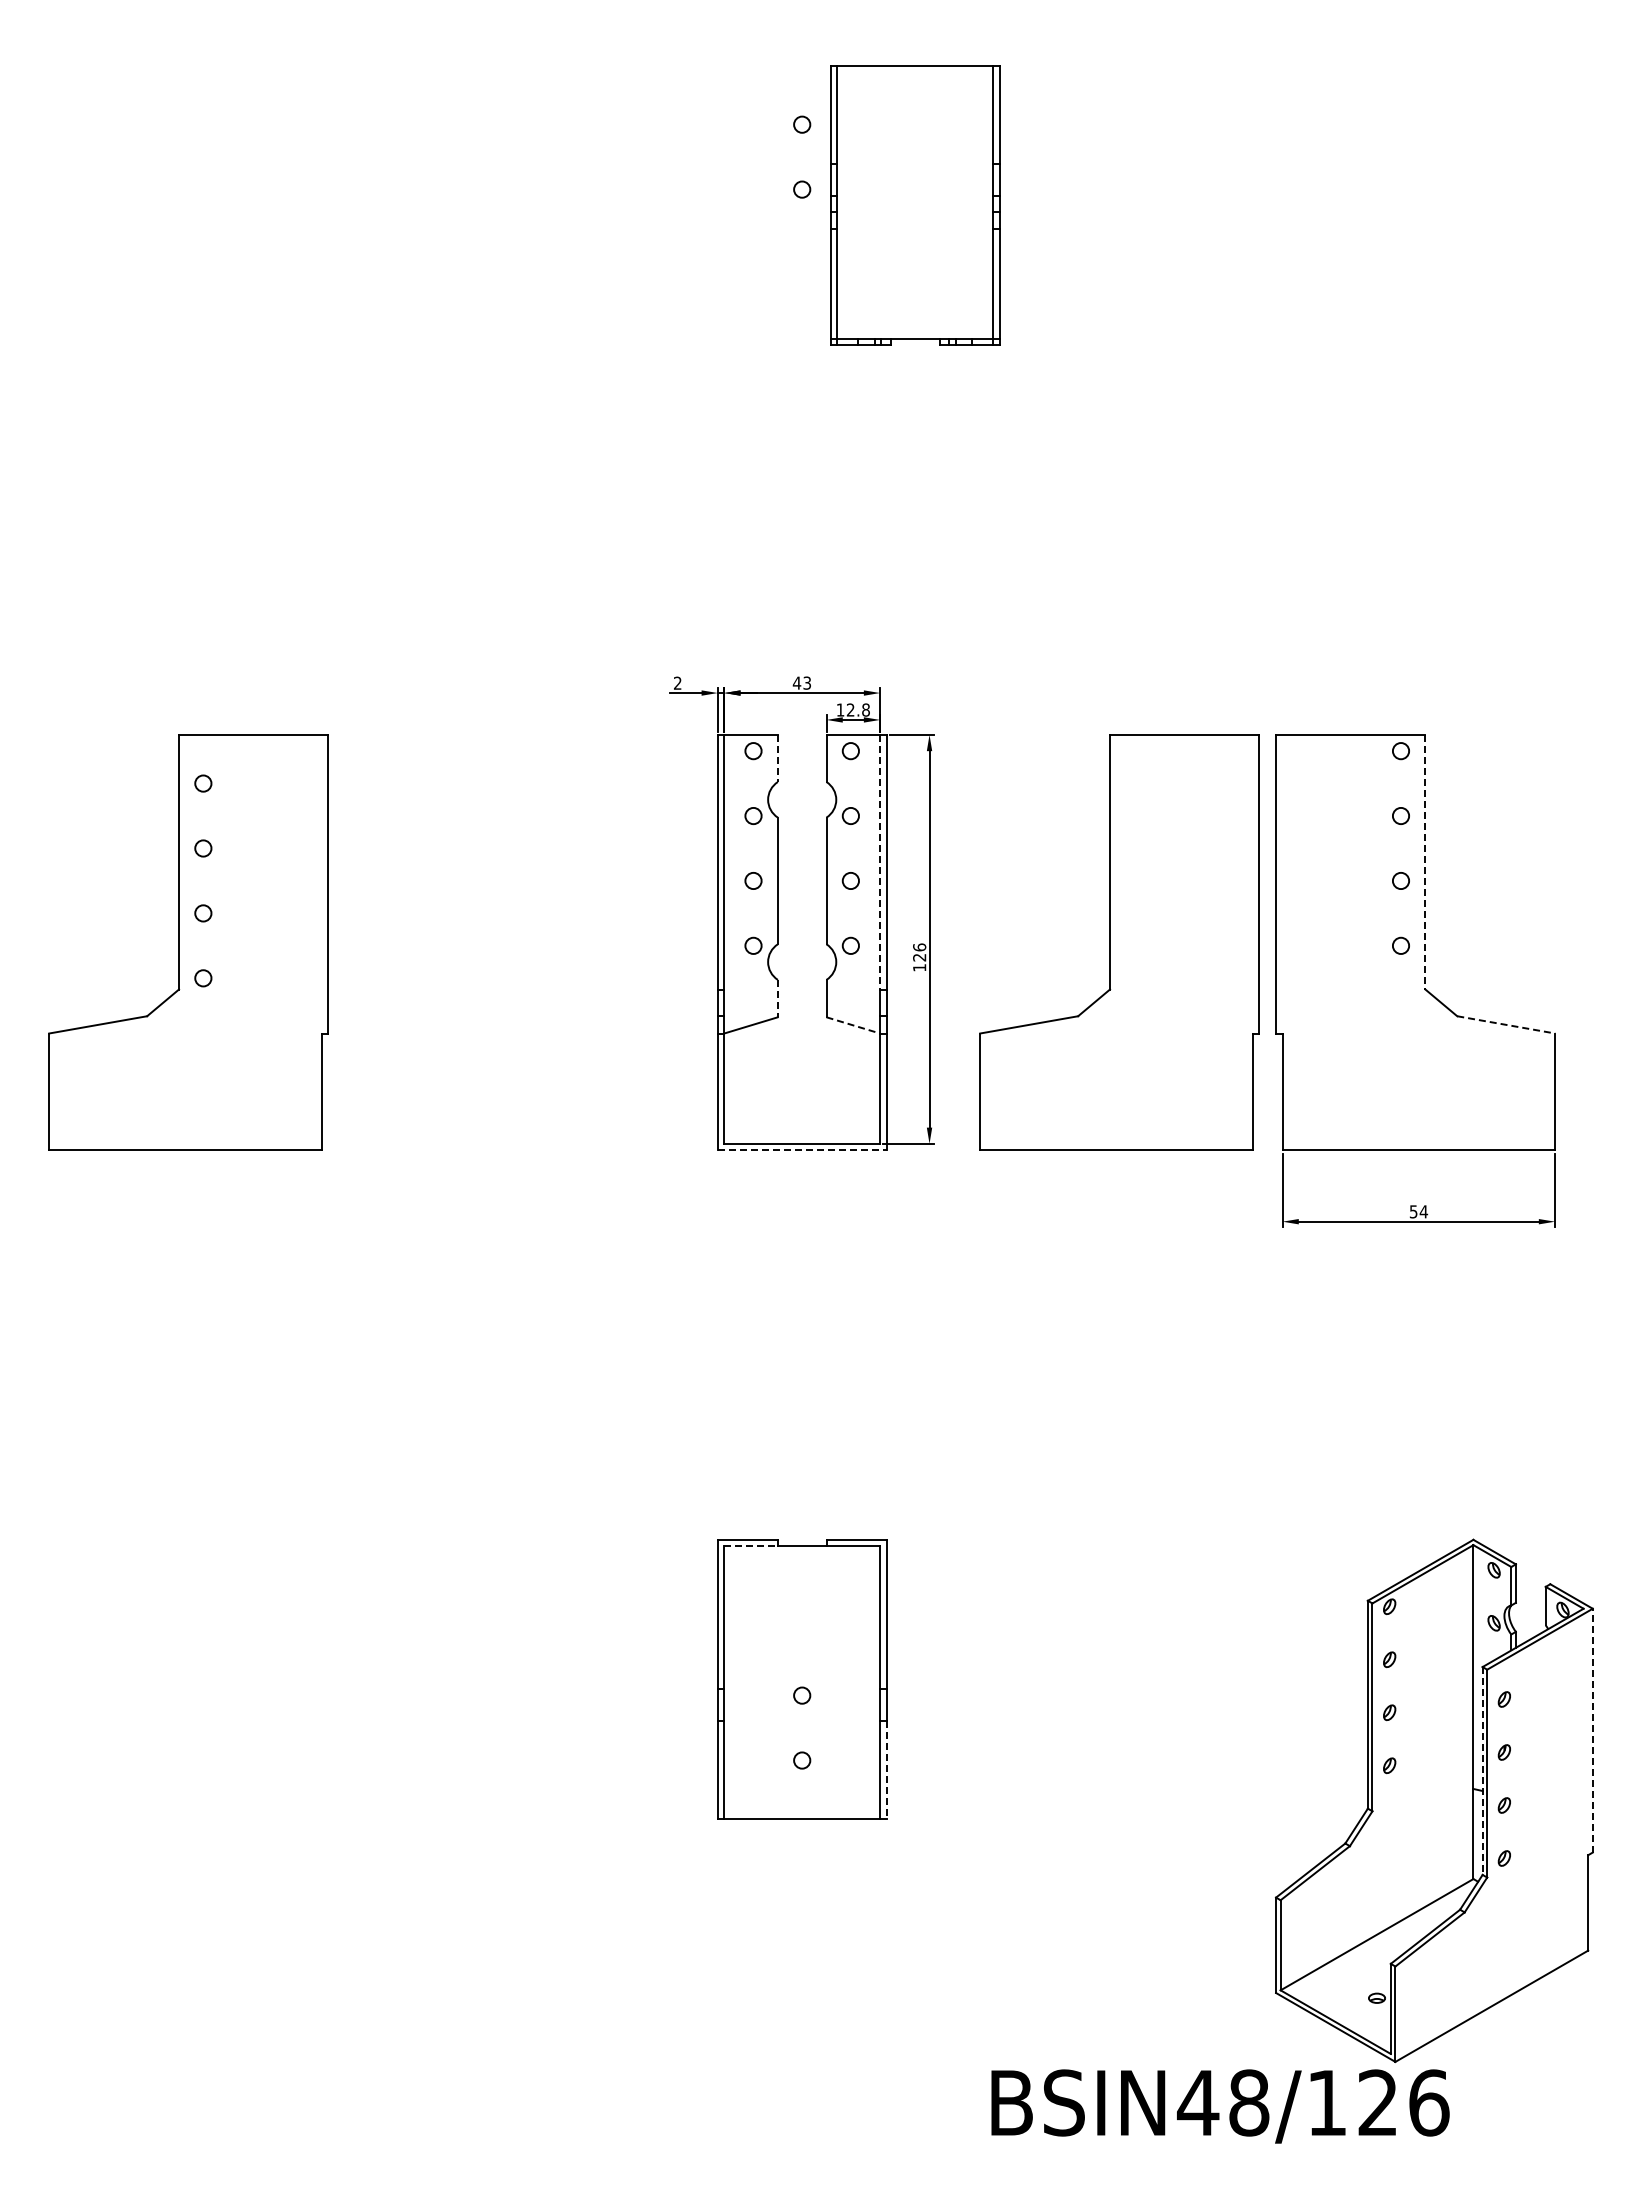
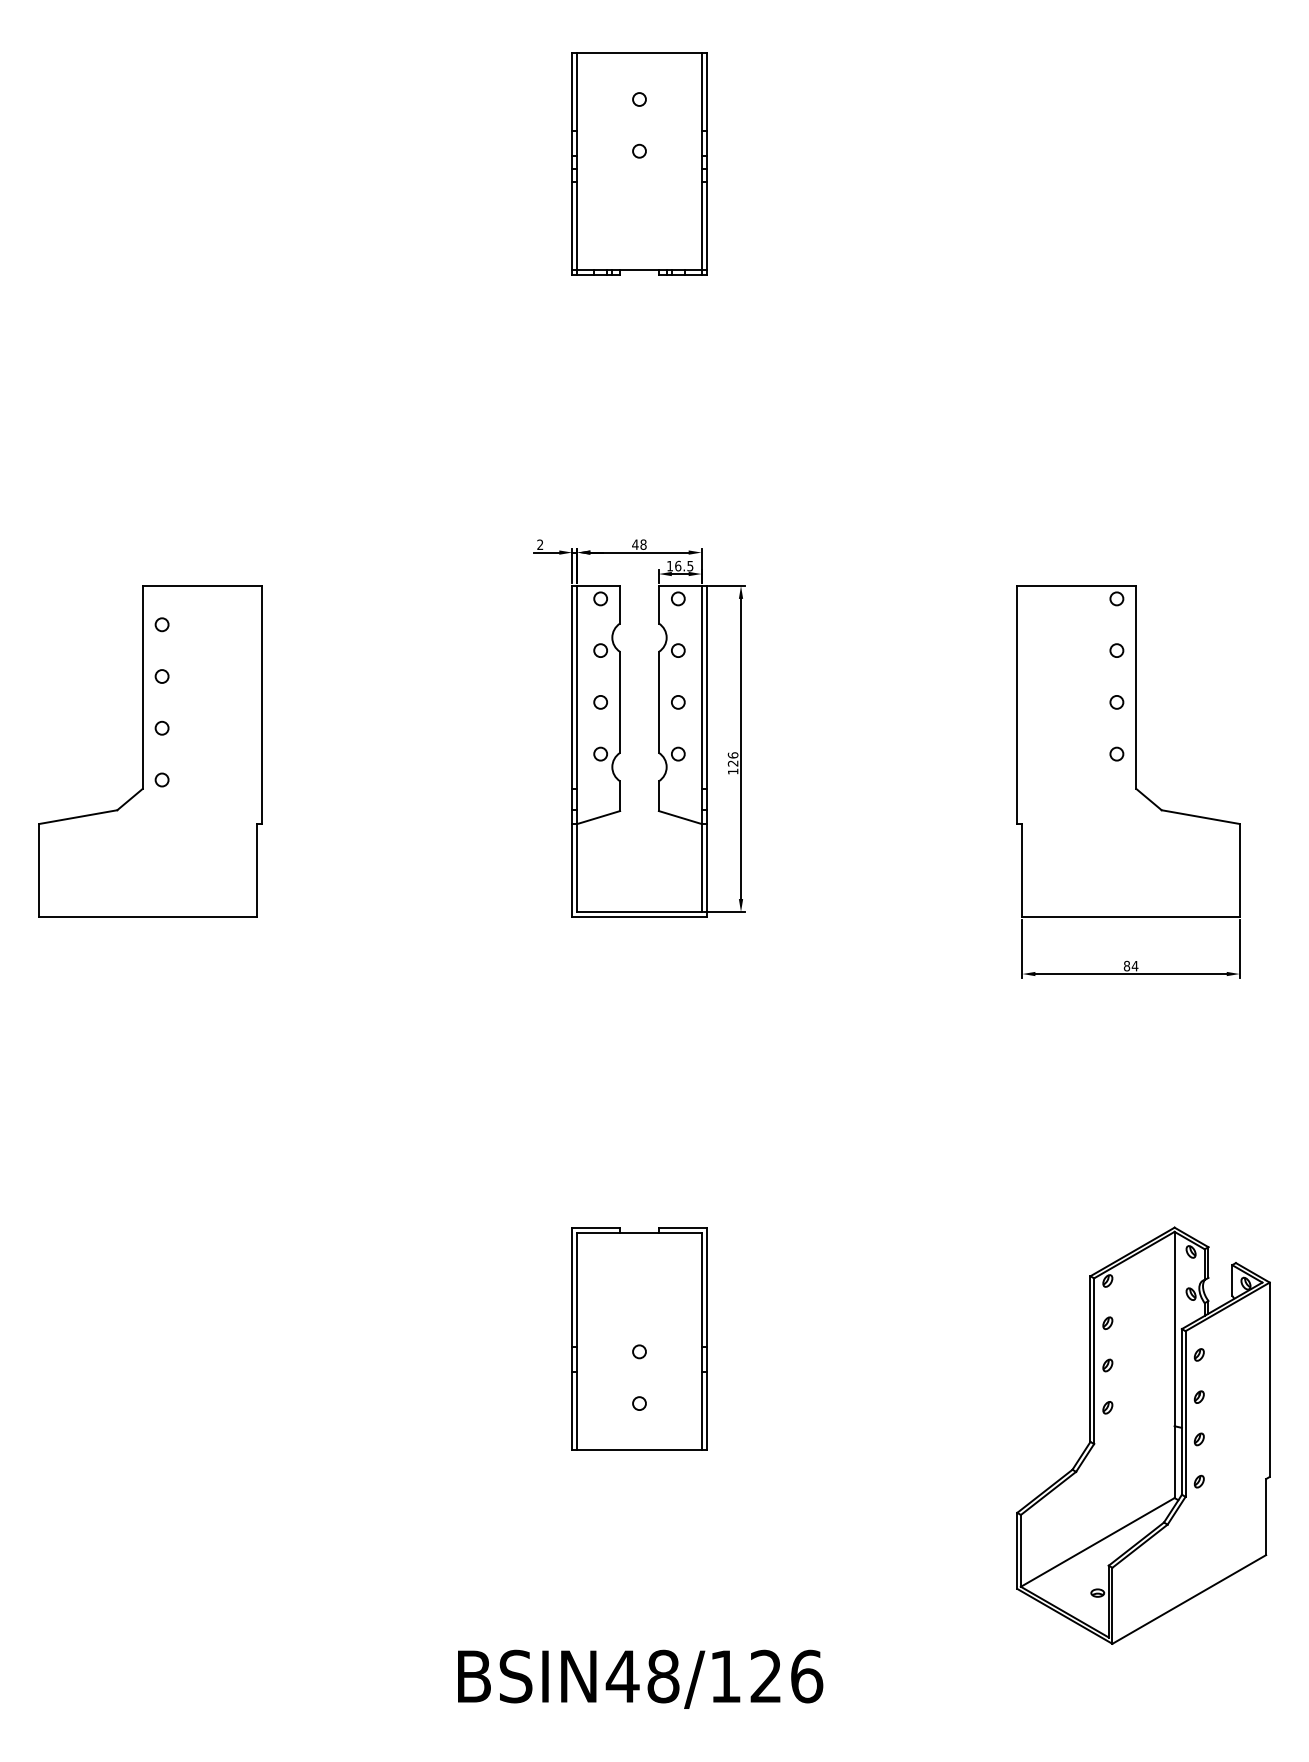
part: (915, 205) -> (639, 163), moved
text: (807, 682) -> (643, 544), 43 -> 48
text: (857, 709) -> (683, 565), 12.8 -> 16.5
line: (777, 758) -> (619, 604), dashed -> solid
line: (880, 862) -> (701, 687), dashed -> solid
line: (1425, 862) -> (1136, 687), dashed -> solid
part: (1119, 942) -> (892, 751), removed
line: (777, 998) -> (619, 796), dashed -> solid
line: (1506, 1024) -> (1200, 816), dashed -> solid
line: (853, 1025) -> (680, 817), dashed -> solid
line: (802, 1150) -> (639, 917), dashed -> solid
text: (1413, 1211) -> (1126, 965), 54 -> 84
line: (751, 1546) -> (599, 1232), dashed -> solid
line: (1592, 1730) -> (1269, 1379), dashed -> solid
line: (886, 1770) -> (706, 1411), dashed -> solid
line: (1482, 1770) -> (1181, 1411), dashed -> solid
text: (1220, 2106) -> (640, 1679), moved

